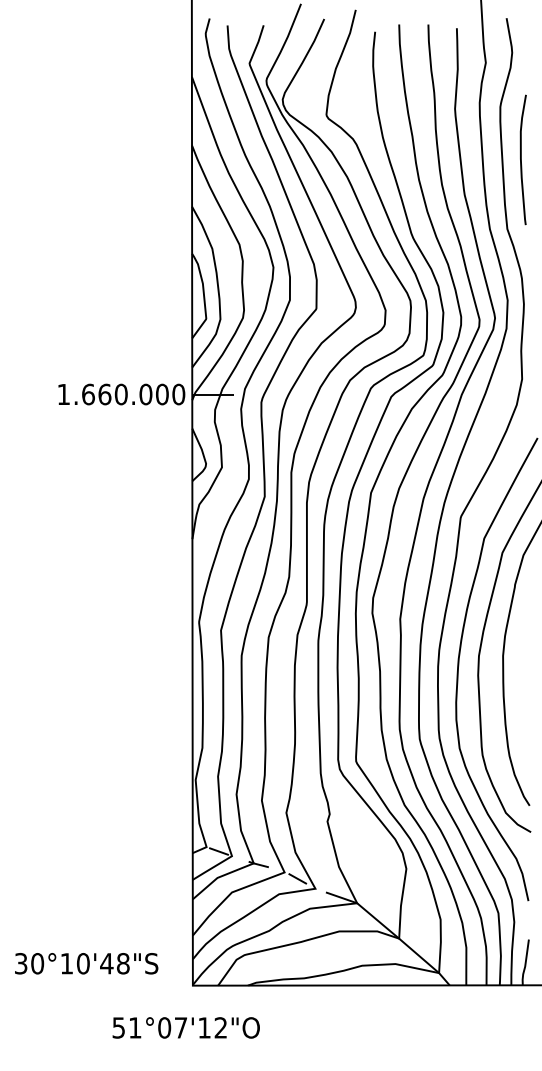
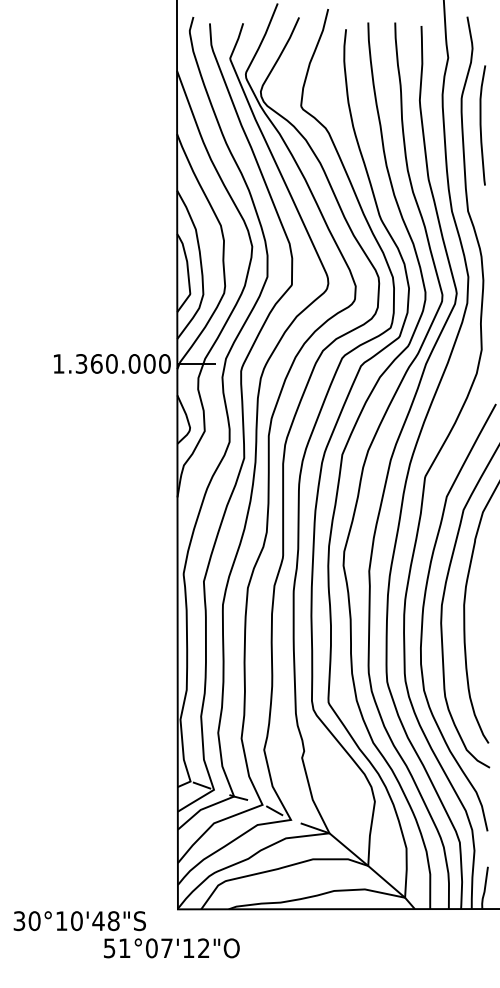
curve: (521, 159) -> (481, 125), moved
text: (88, 394) -> (81, 363), 1.660.000 -> 1.360.000
text: (86, 964) -> (79, 921), moved

